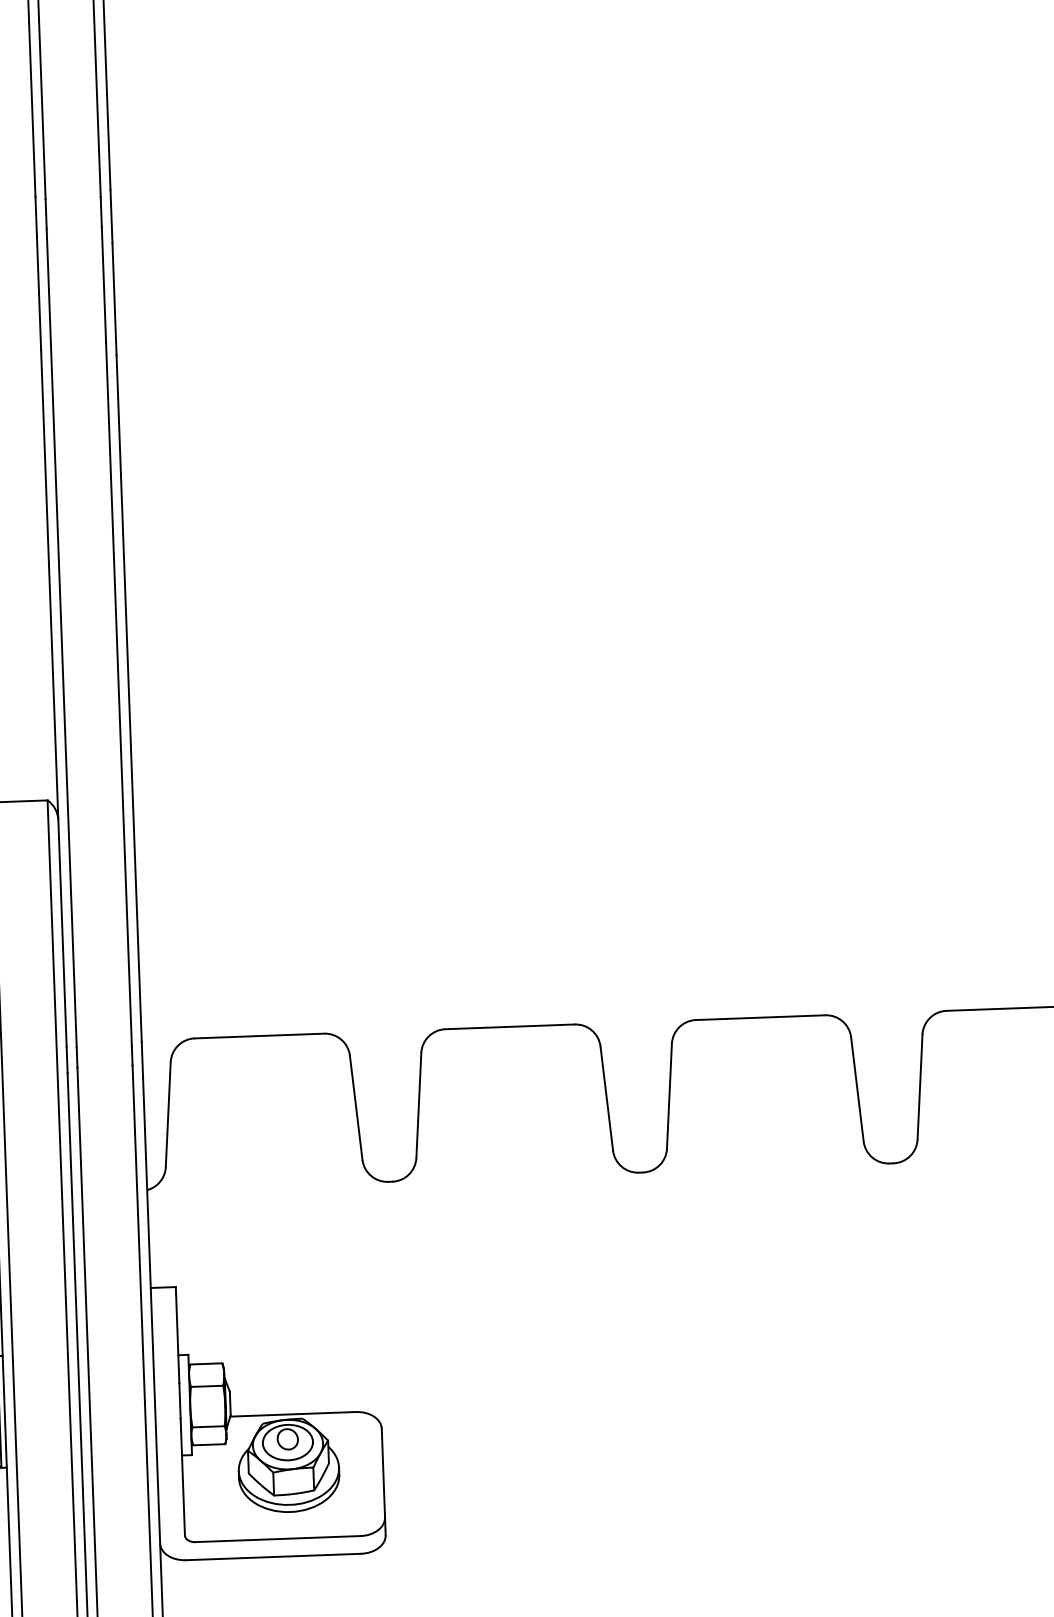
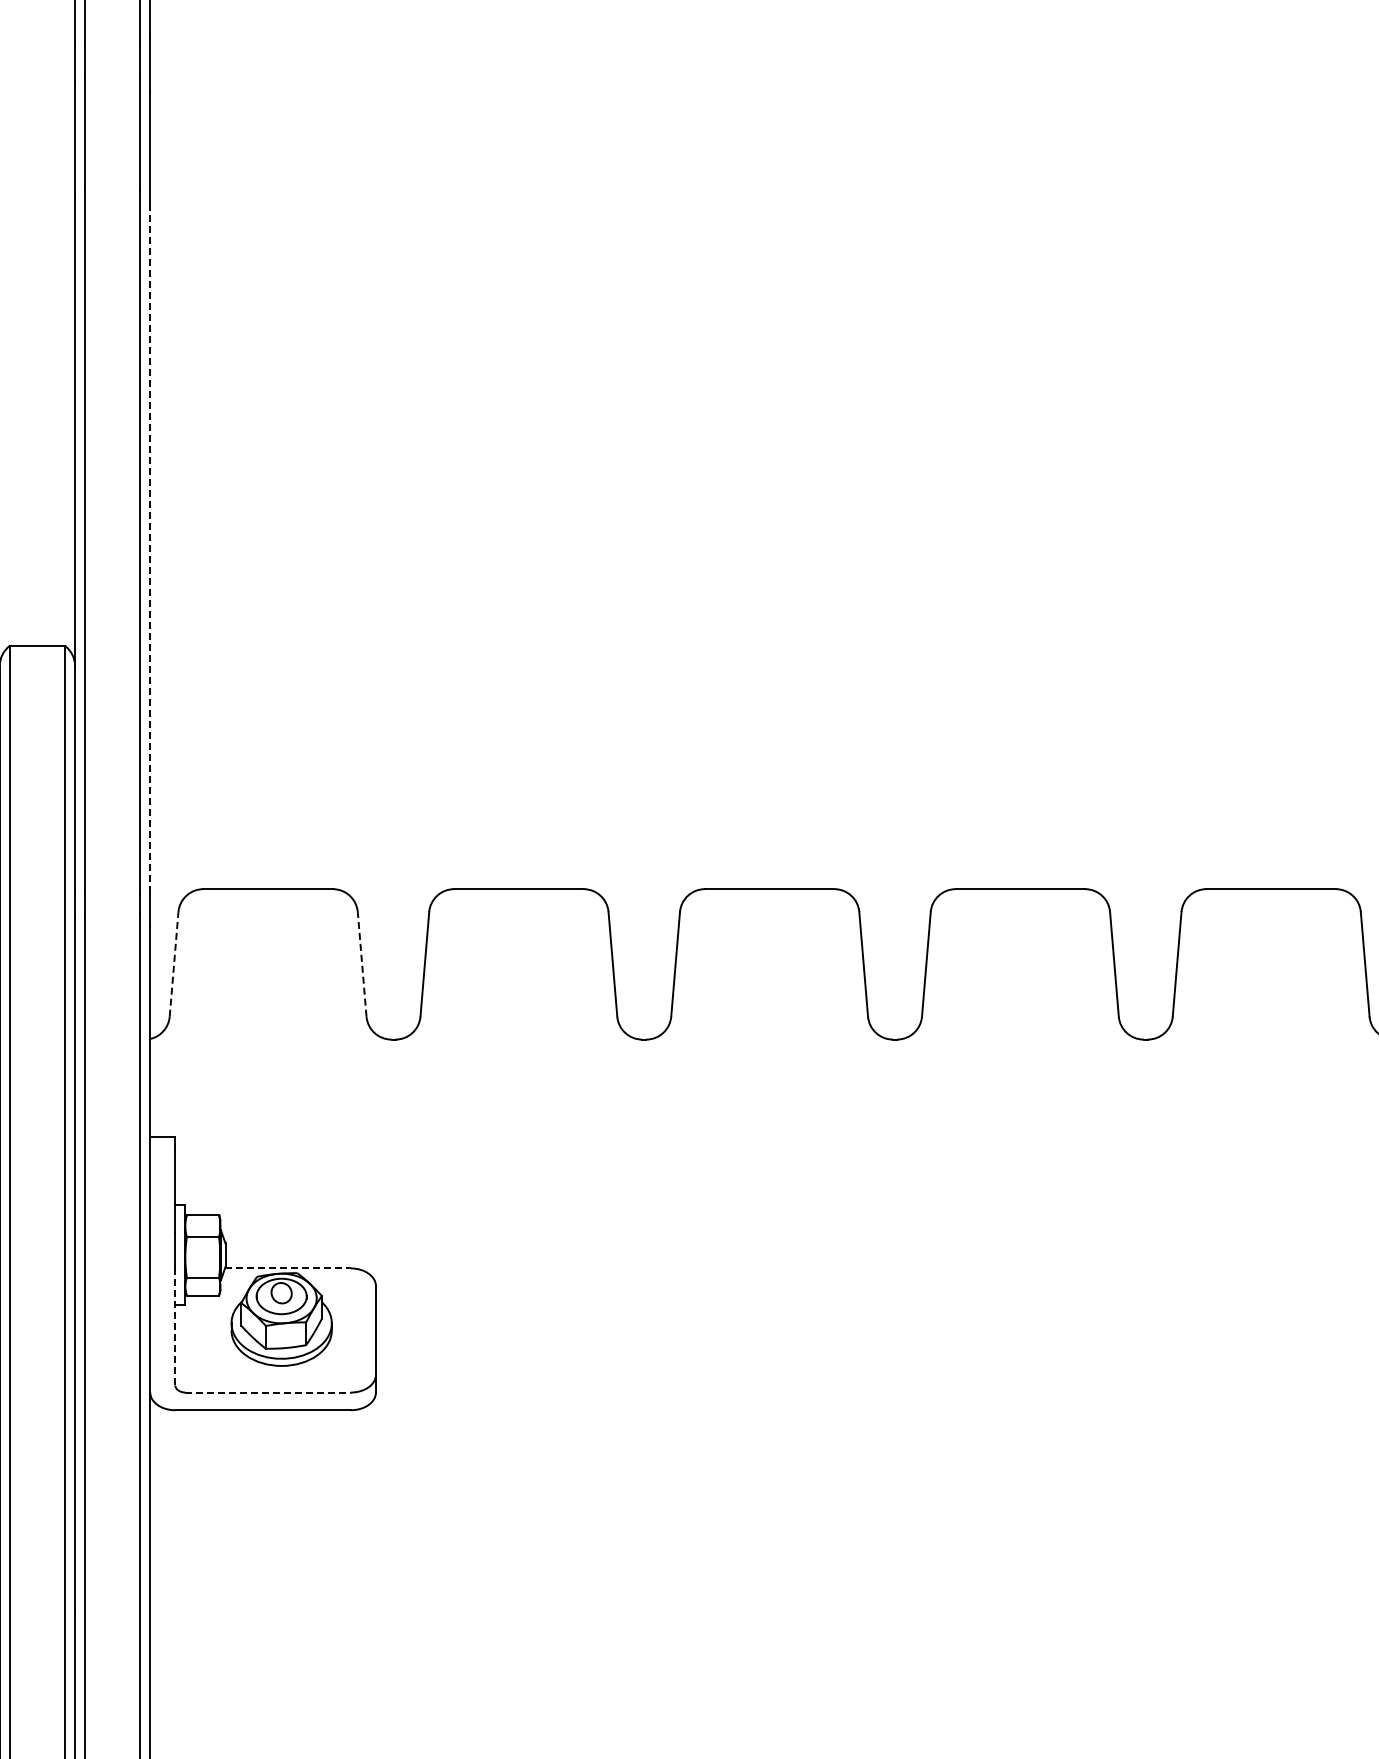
line: (129, 698) -> (150, 547), solid -> dashed
line: (356, 1106) -> (362, 963), solid -> dashed
line: (168, 1113) -> (174, 963), solid -> dashed
line: (292, 1414) -> (287, 1268), solid -> dashed
line: (182, 1476) -> (175, 1326), solid -> dashed
line: (278, 1539) -> (268, 1392), solid -> dashed

